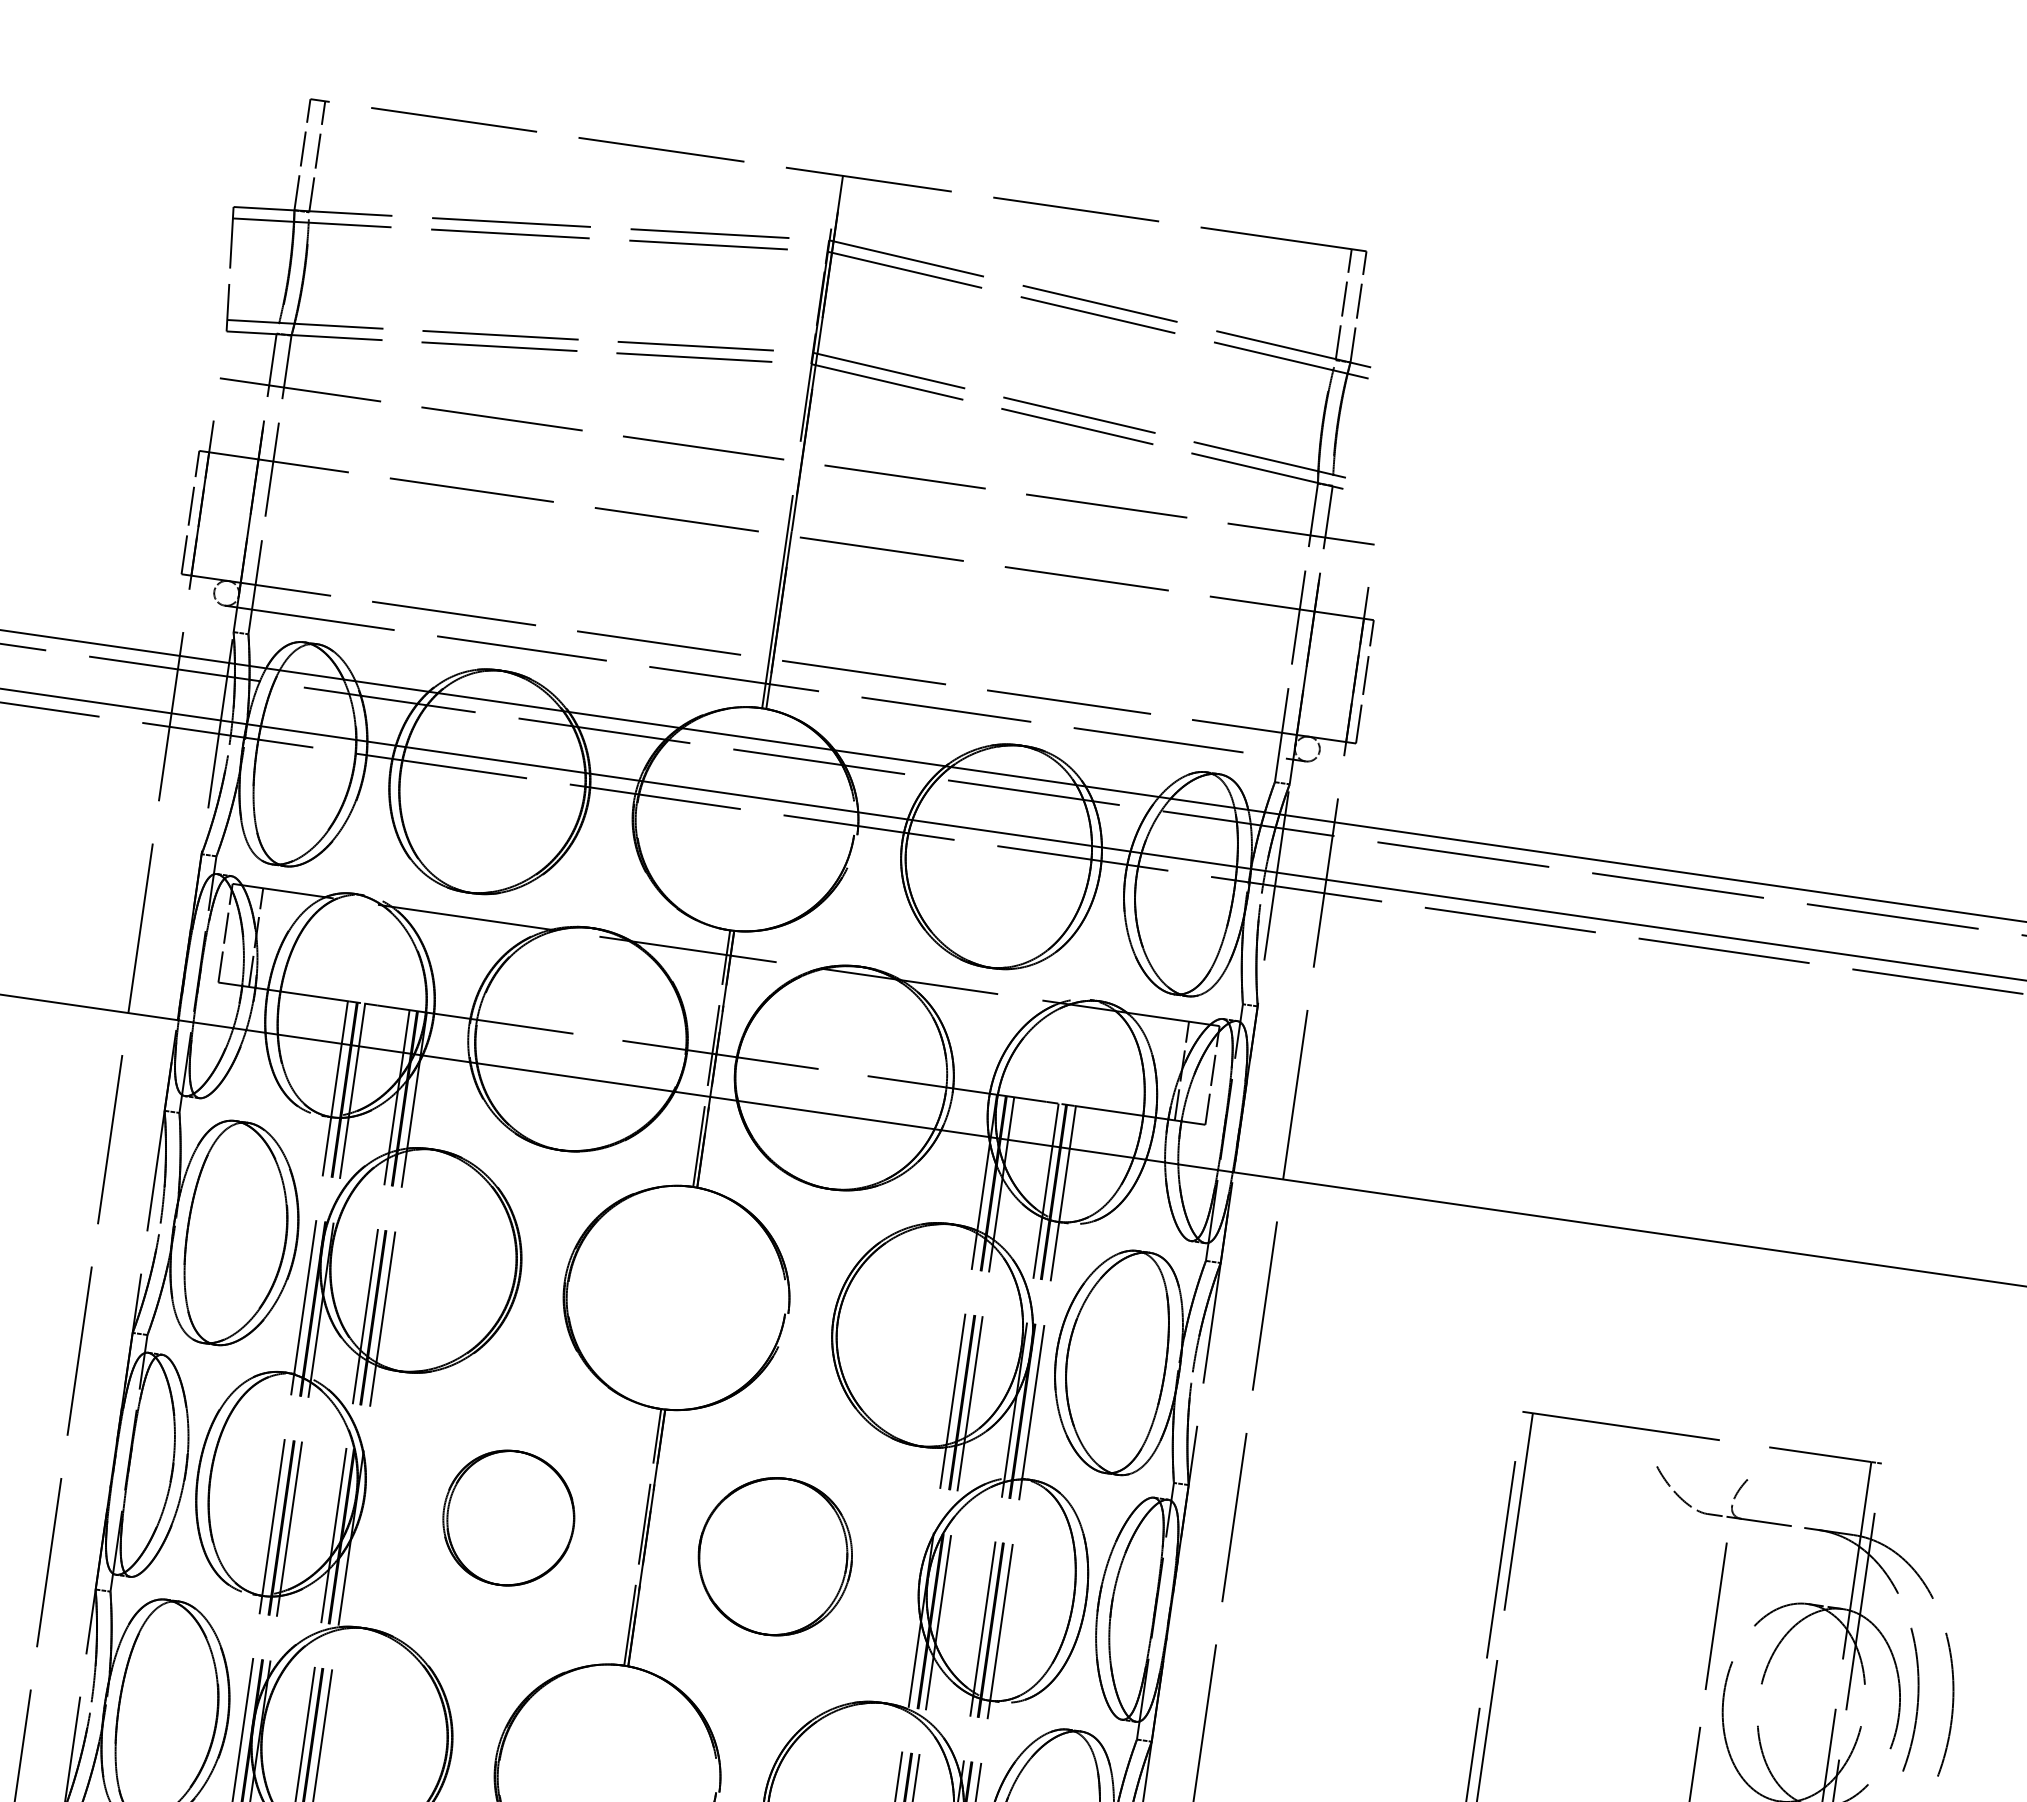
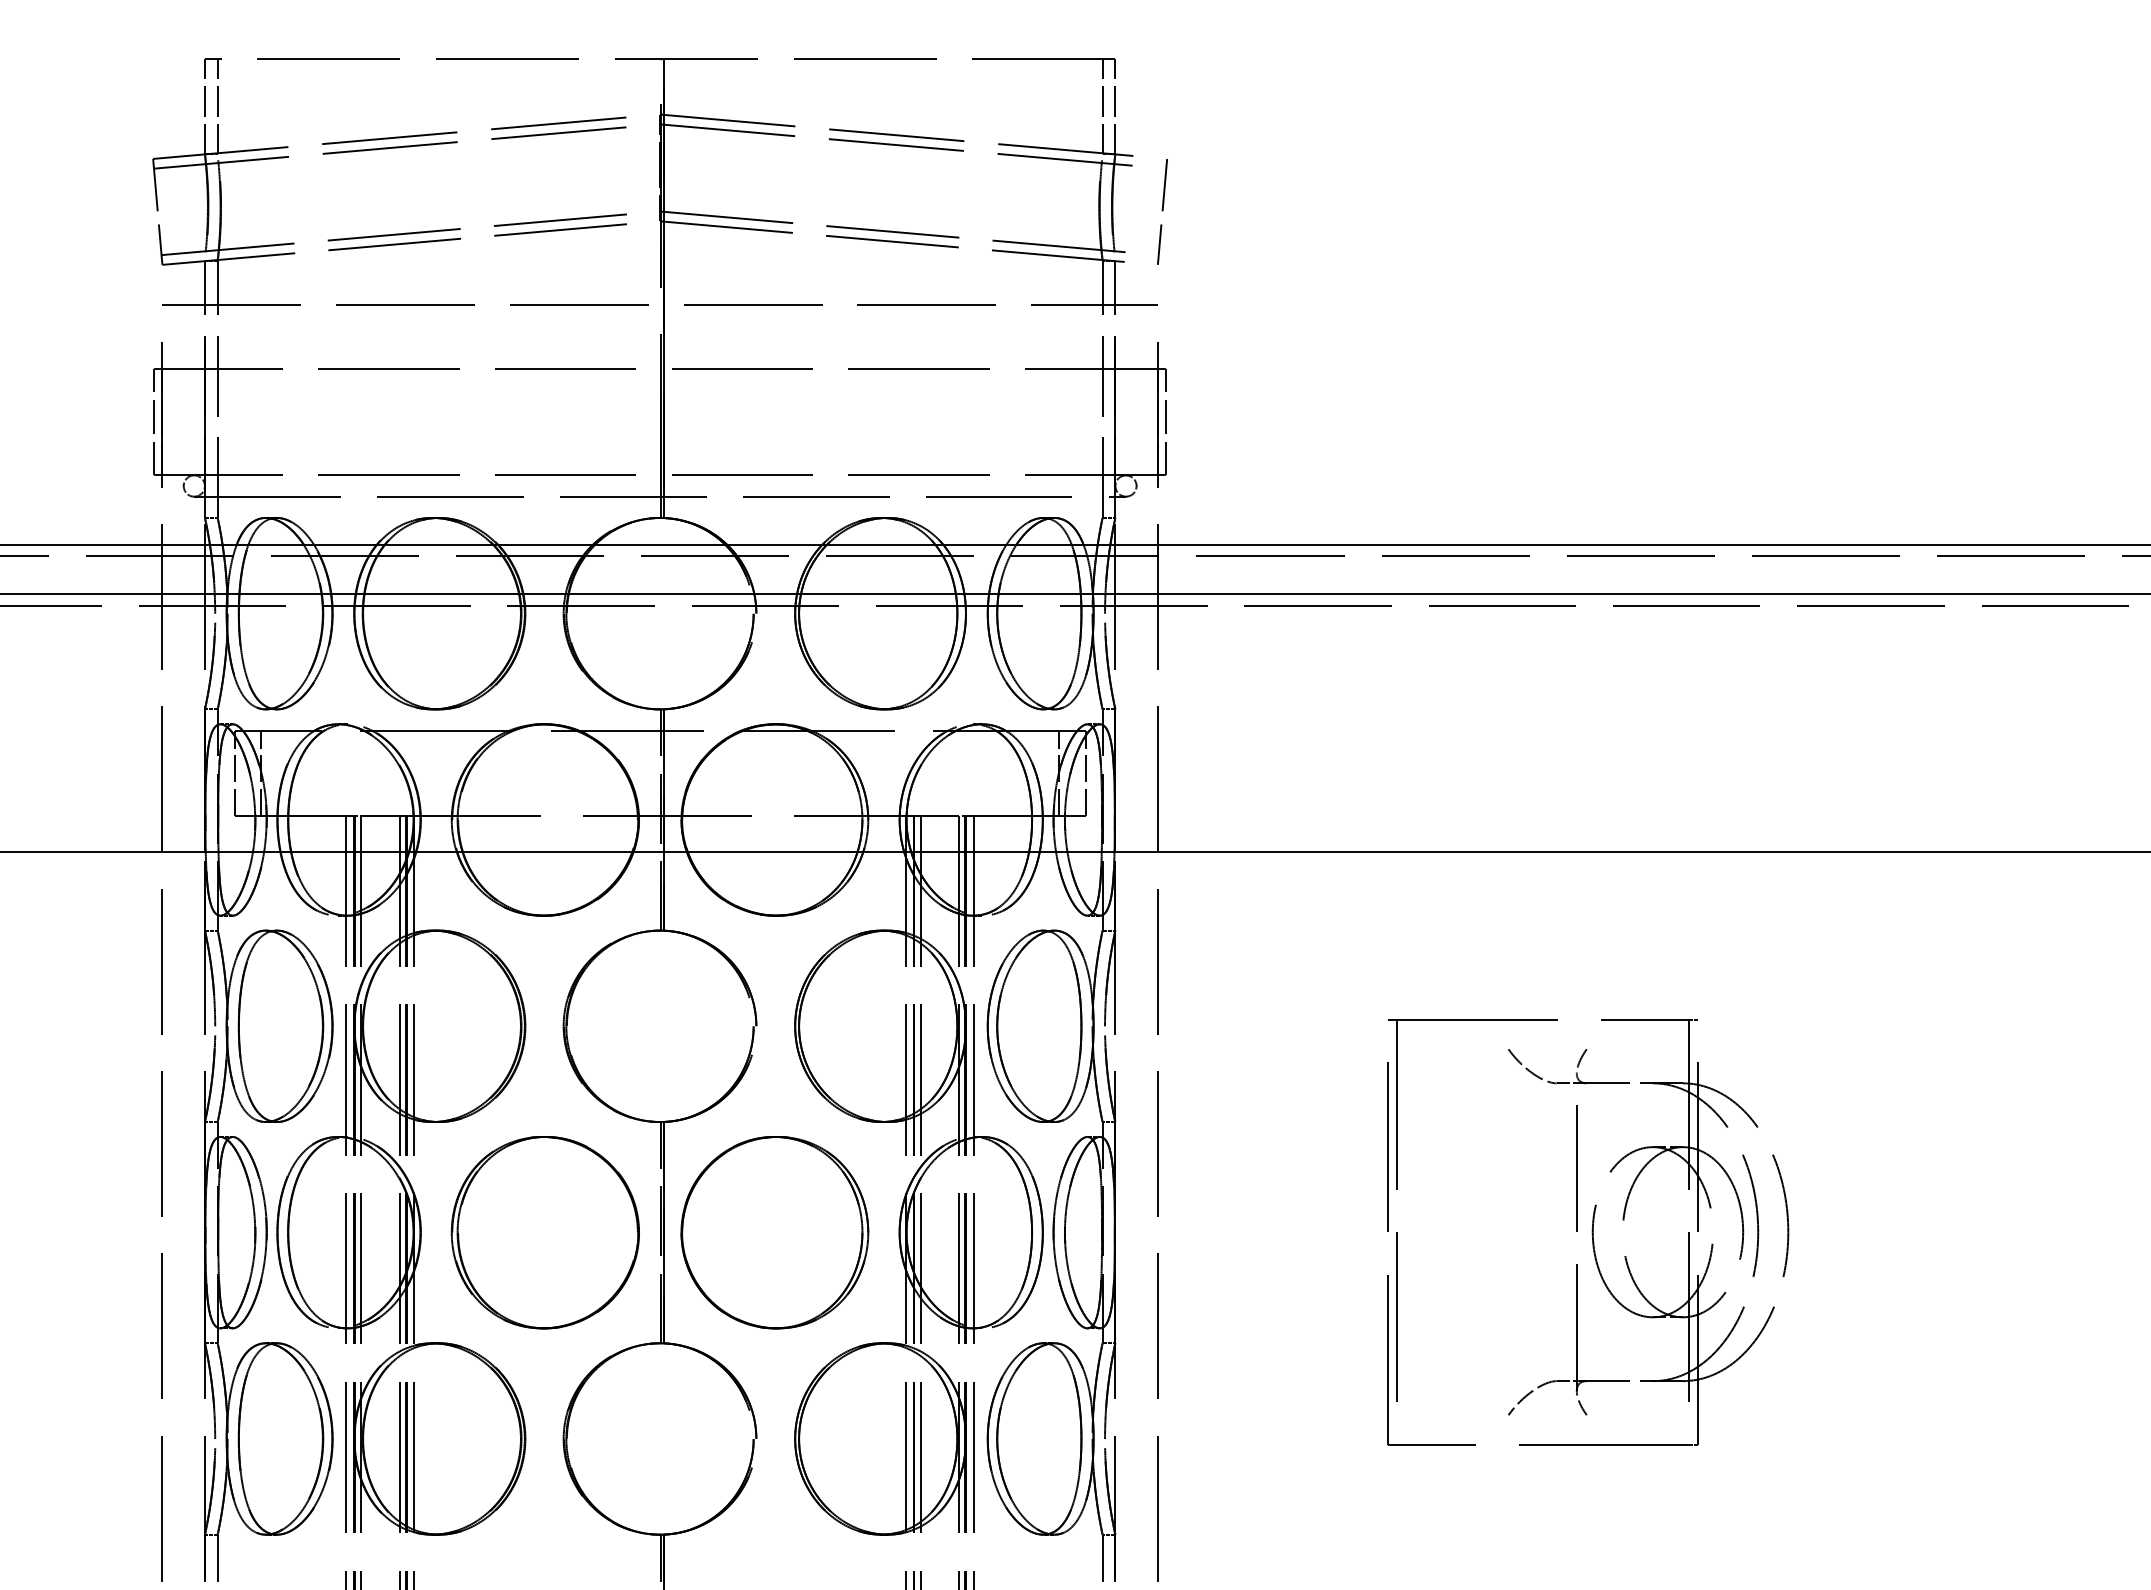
line: (1395, 436) -> (1162, 211), added
part: (508, 1517) -> (544, 1232), size x1.67
part: (774, 1556) -> (774, 1232), size x1.43

